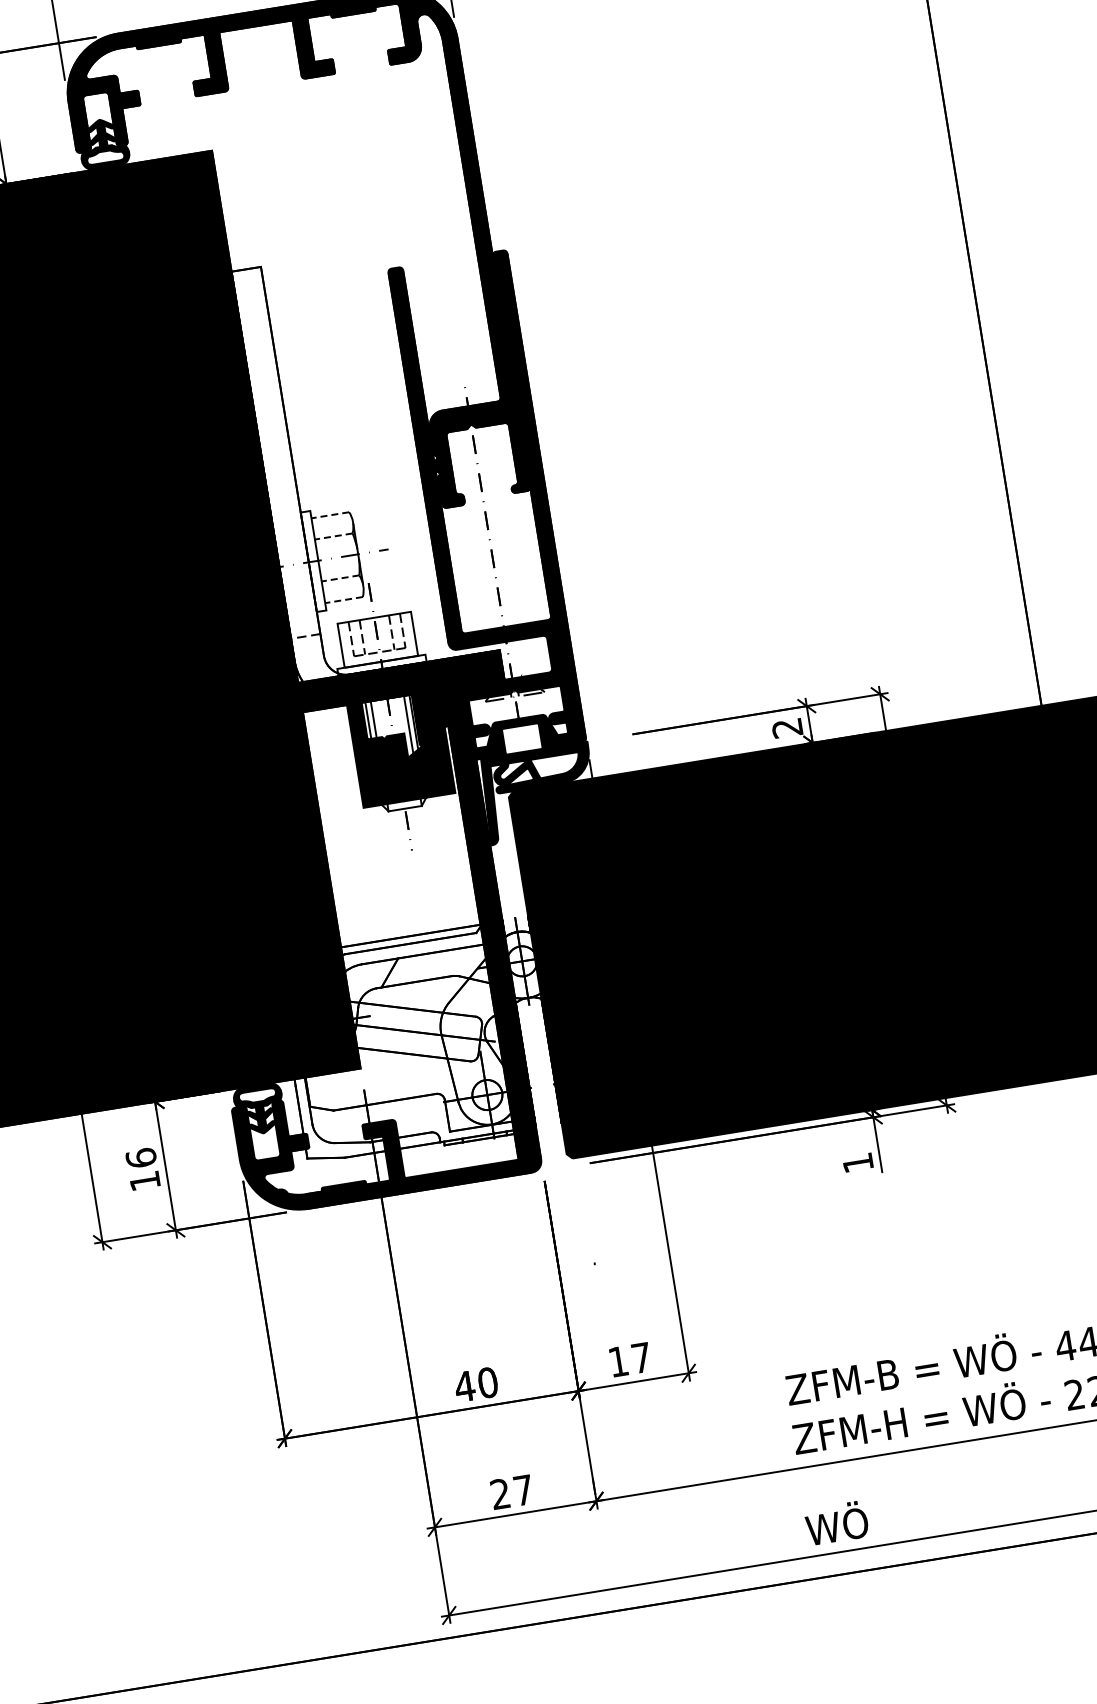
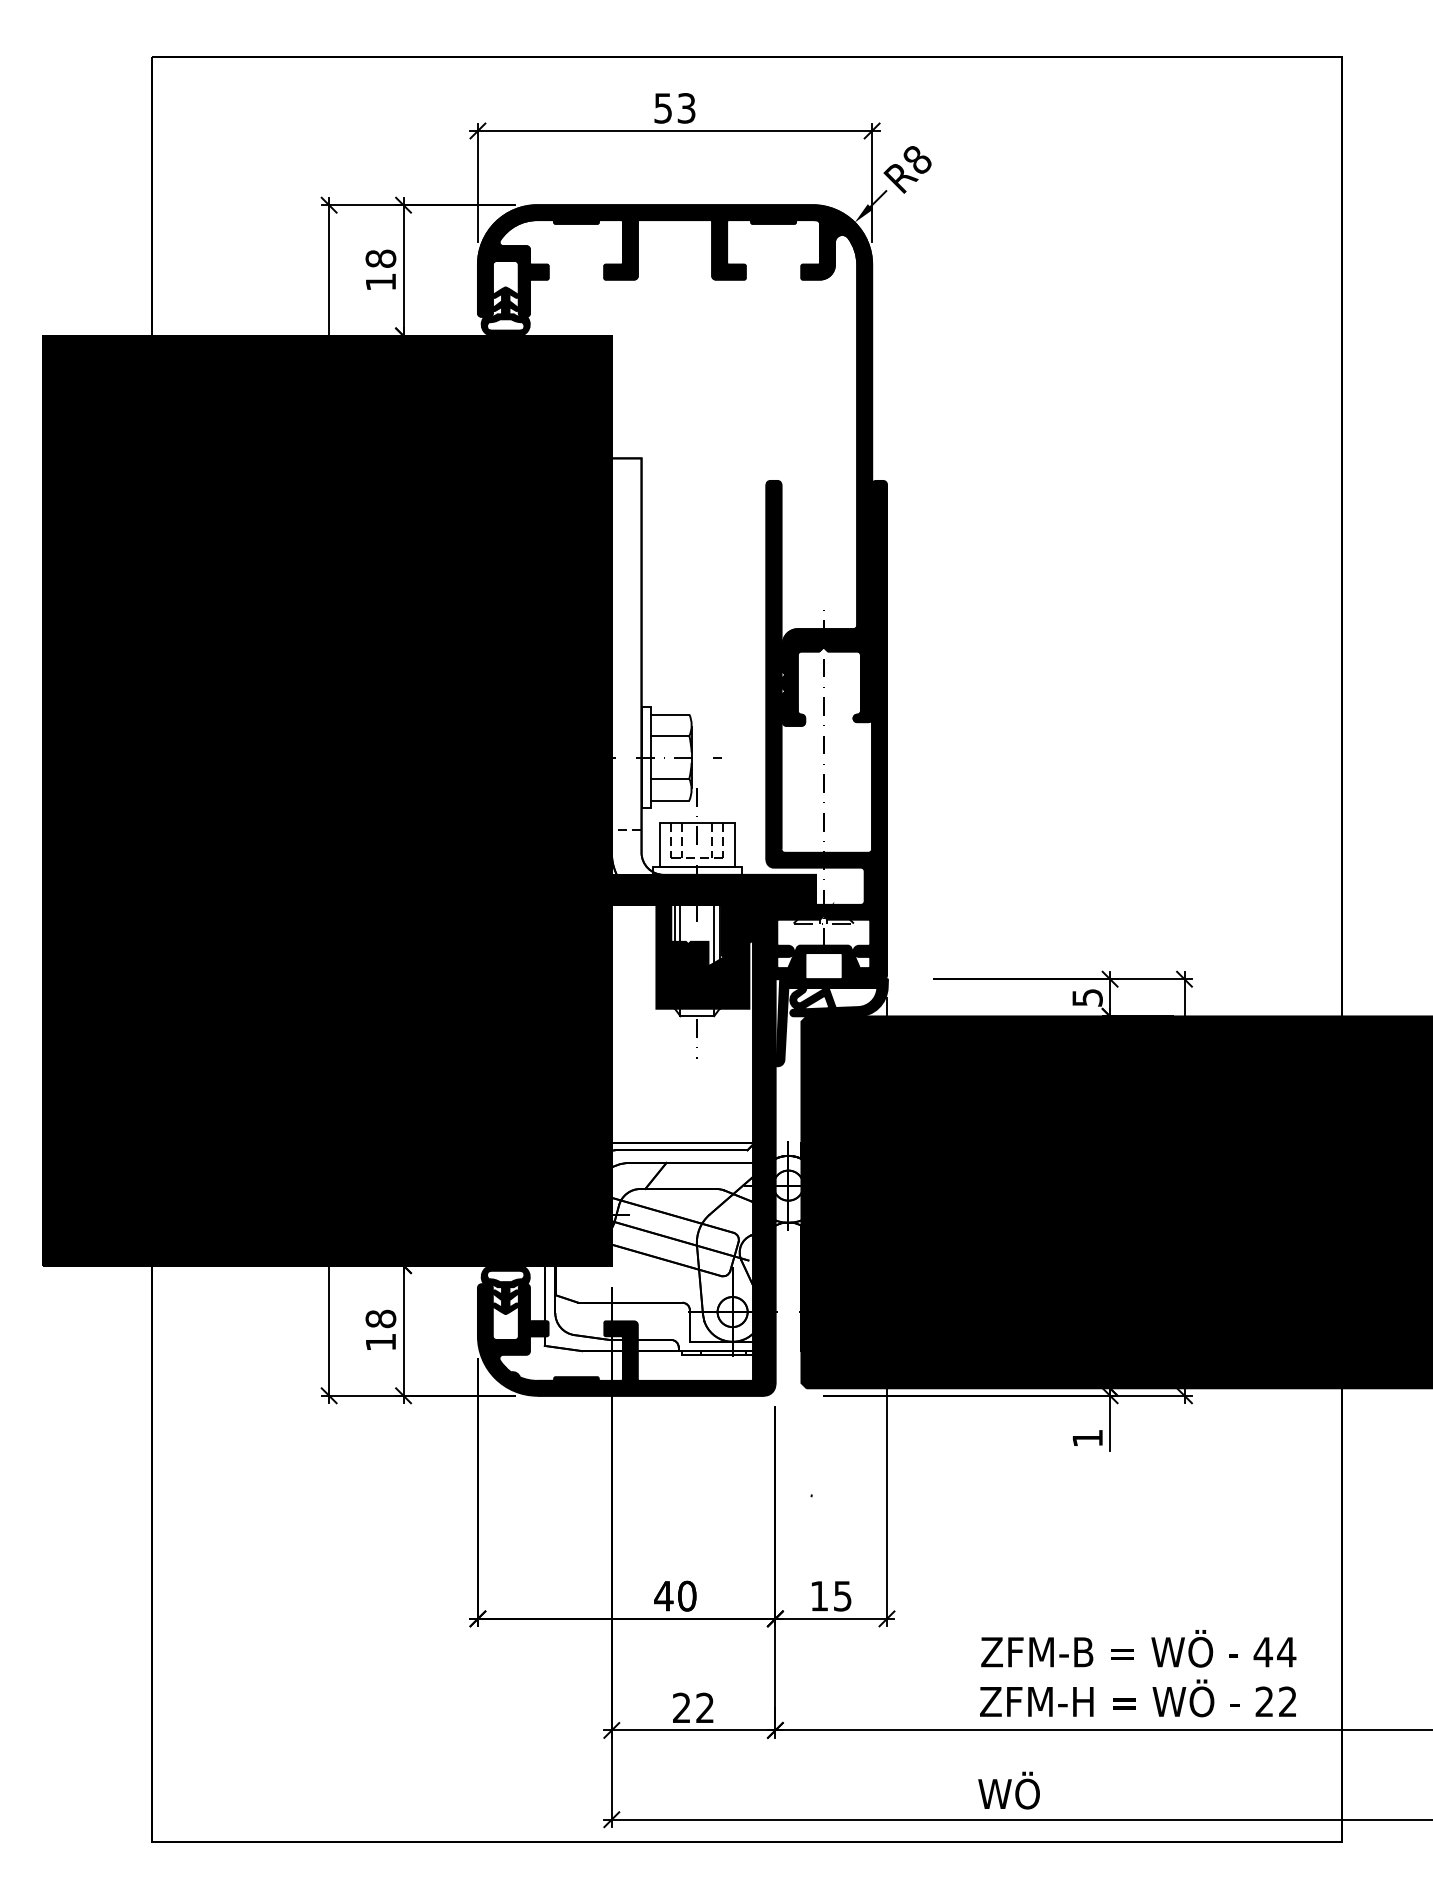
line: (329, 515) -> (669, 714), dashed -> solid
line: (333, 537) -> (669, 736), dashed -> solid
line: (339, 578) -> (669, 778), dashed -> solid
line: (343, 600) -> (669, 800), dashed -> solid
text: (787, 727) -> (1087, 997), 2 -> 5
text: (140, 1157) -> (380, 1318), 16 -> 18
text: (641, 1358) -> (842, 1596), 17 -> 15
text: (522, 1489) -> (704, 1707), 27 -> 22

